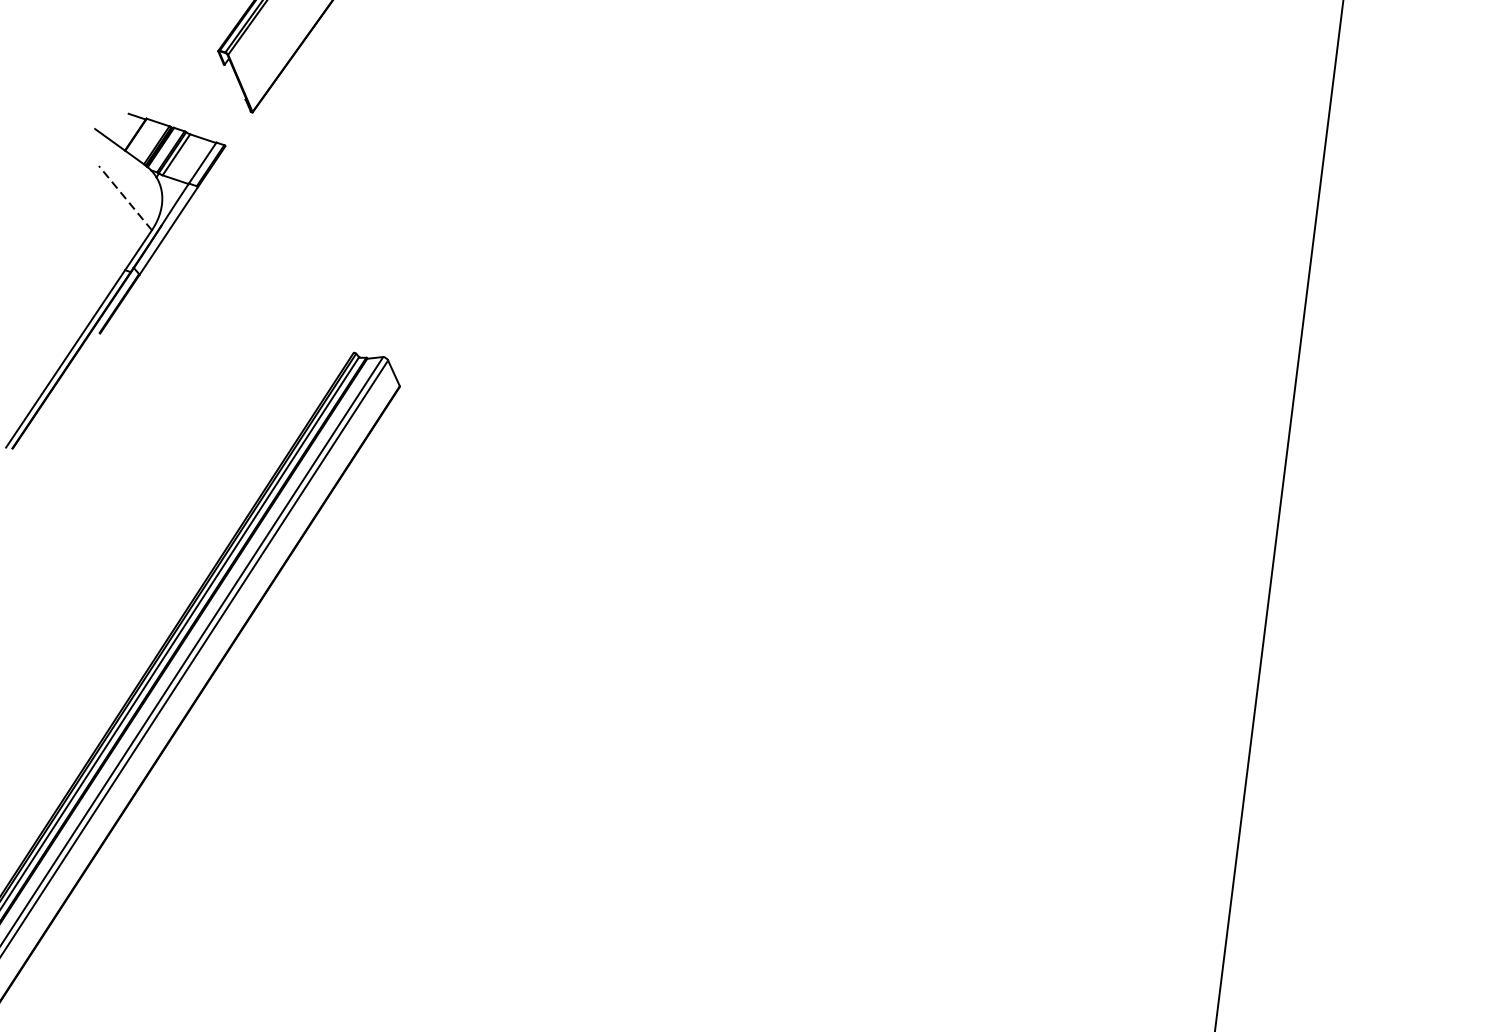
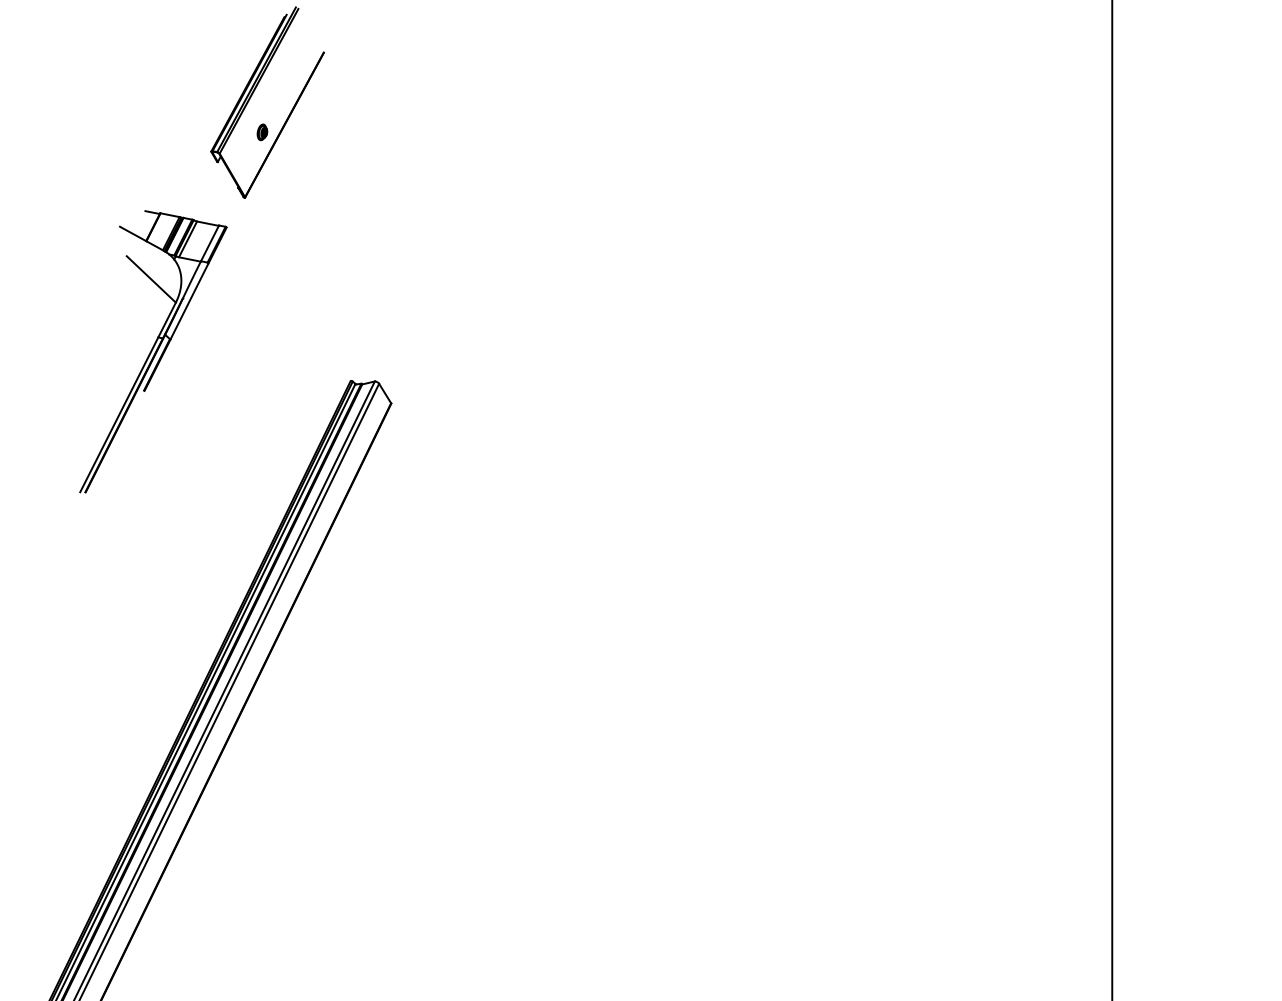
part: (283, 35) -> (262, 132), added
line: (125, 198) -> (151, 279), dashed -> solid

